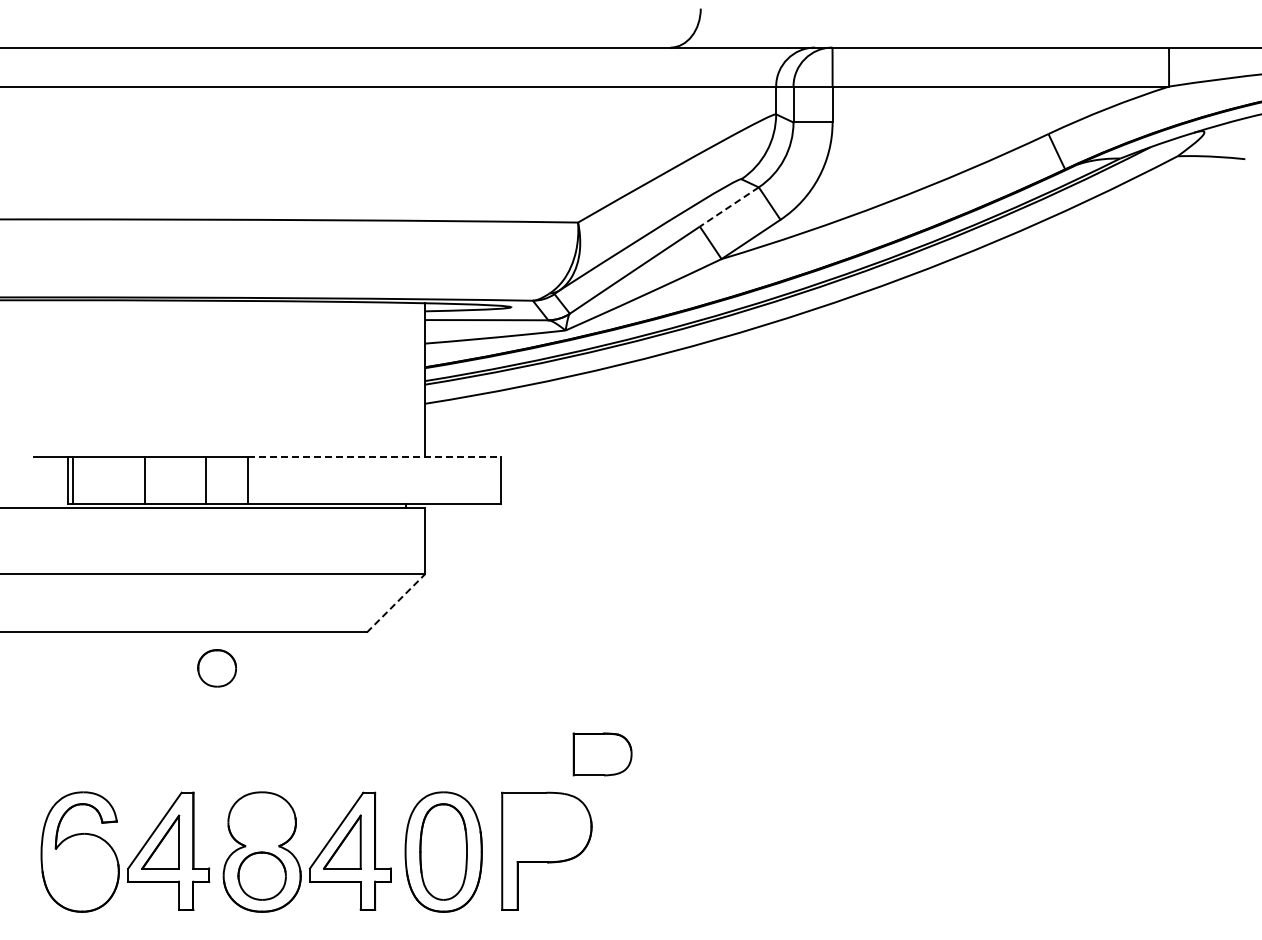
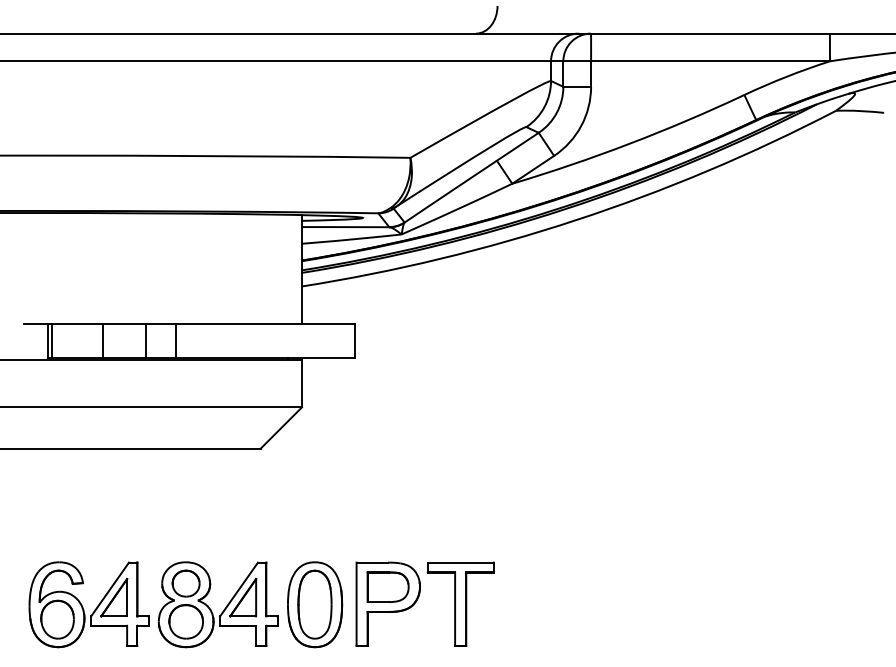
line: (728, 207) -> (517, 147), dashed -> solid
line: (374, 457) -> (265, 324), dashed -> solid
line: (396, 602) -> (281, 427), dashed -> solid
part: (216, 668) -> (185, 583), moved
part: (602, 754) -> (388, 587), moved
part: (648, 850) -> (460, 603), added
part: (80, 872) -> (57, 619), added

